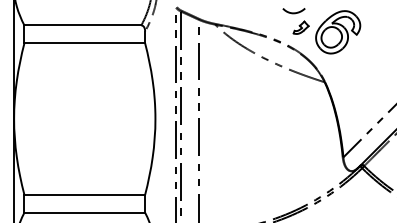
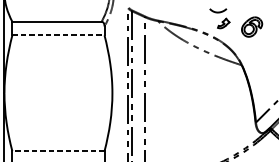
part: (338, 32) -> (252, 27), size x0.6
line: (85, 43) -> (59, 35), solid -> dashed
line: (84, 194) -> (58, 150), solid -> dashed

